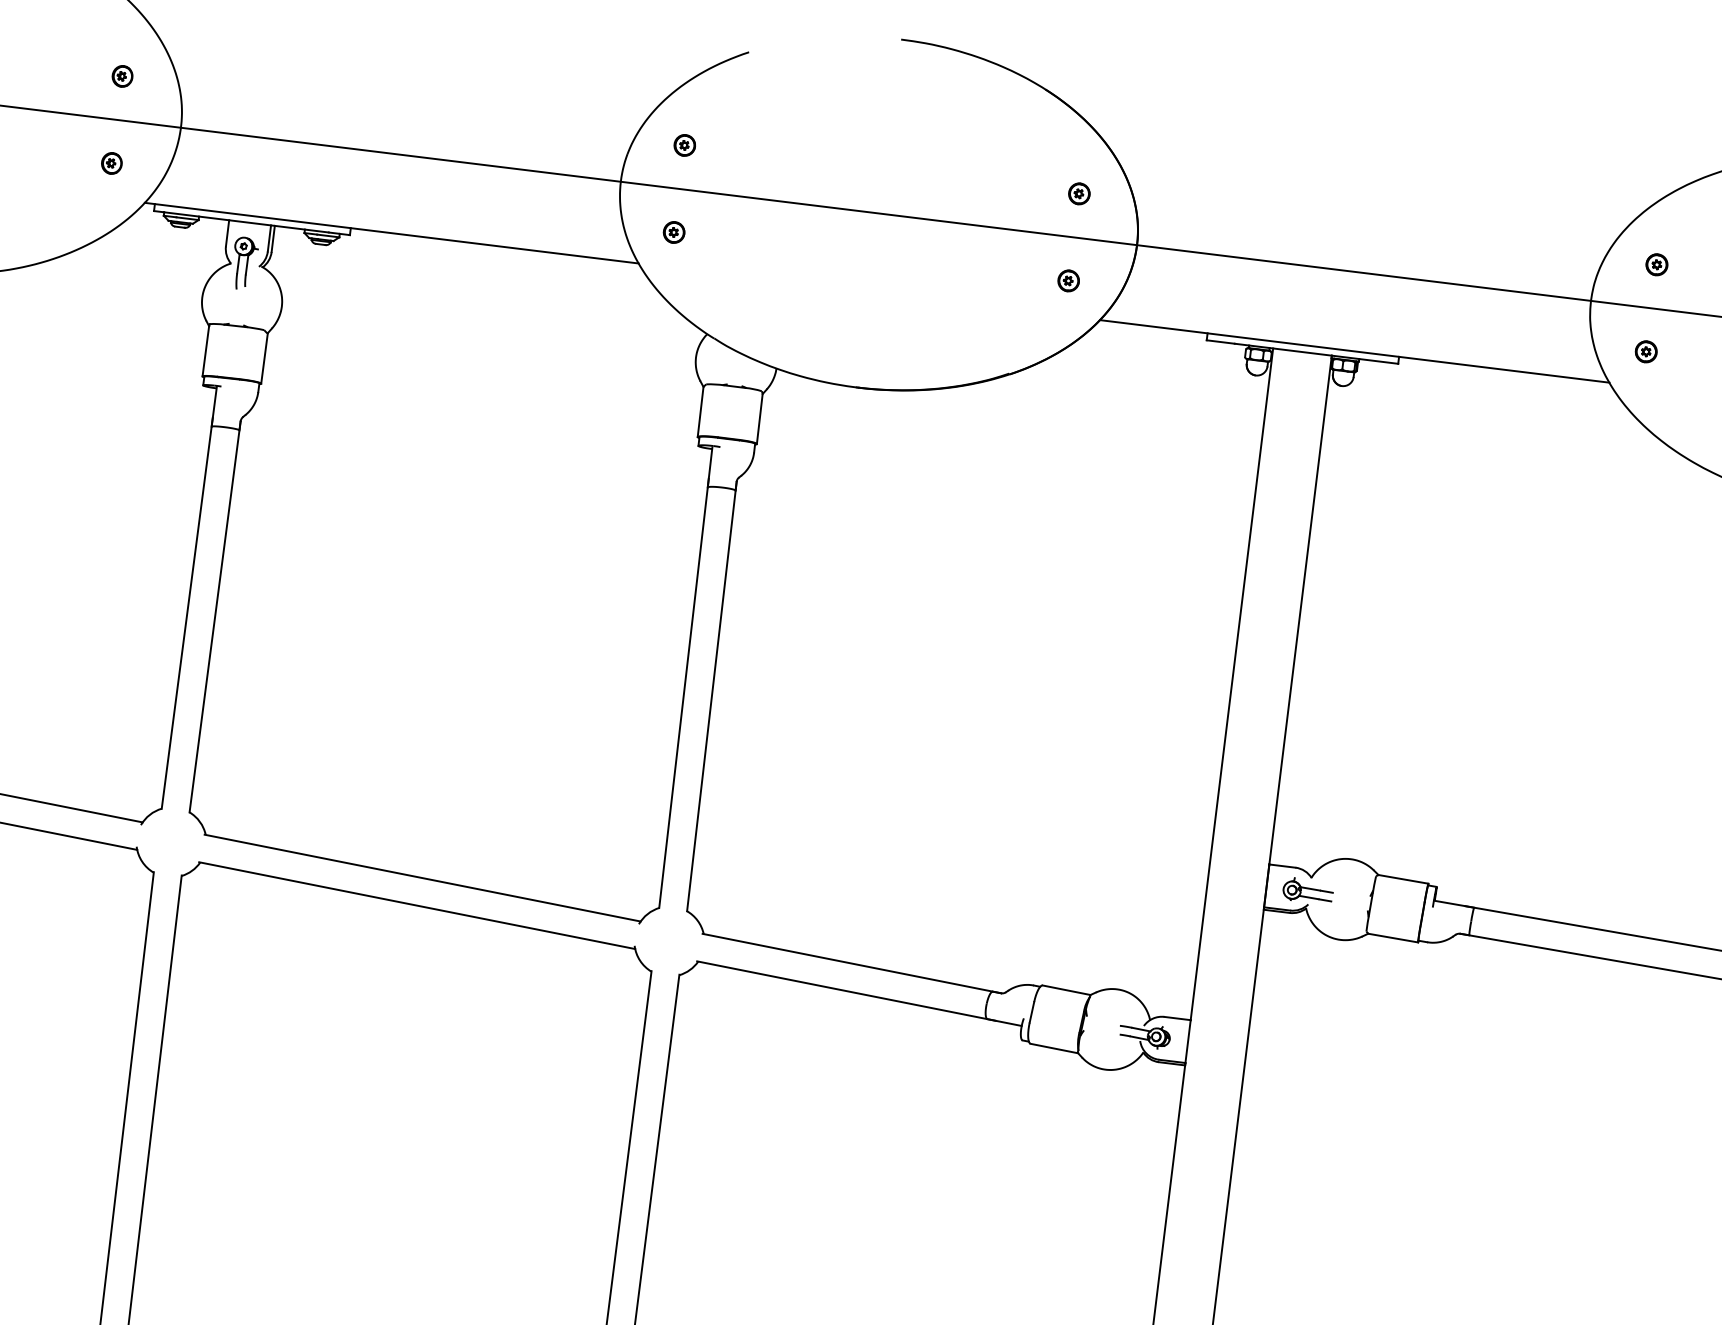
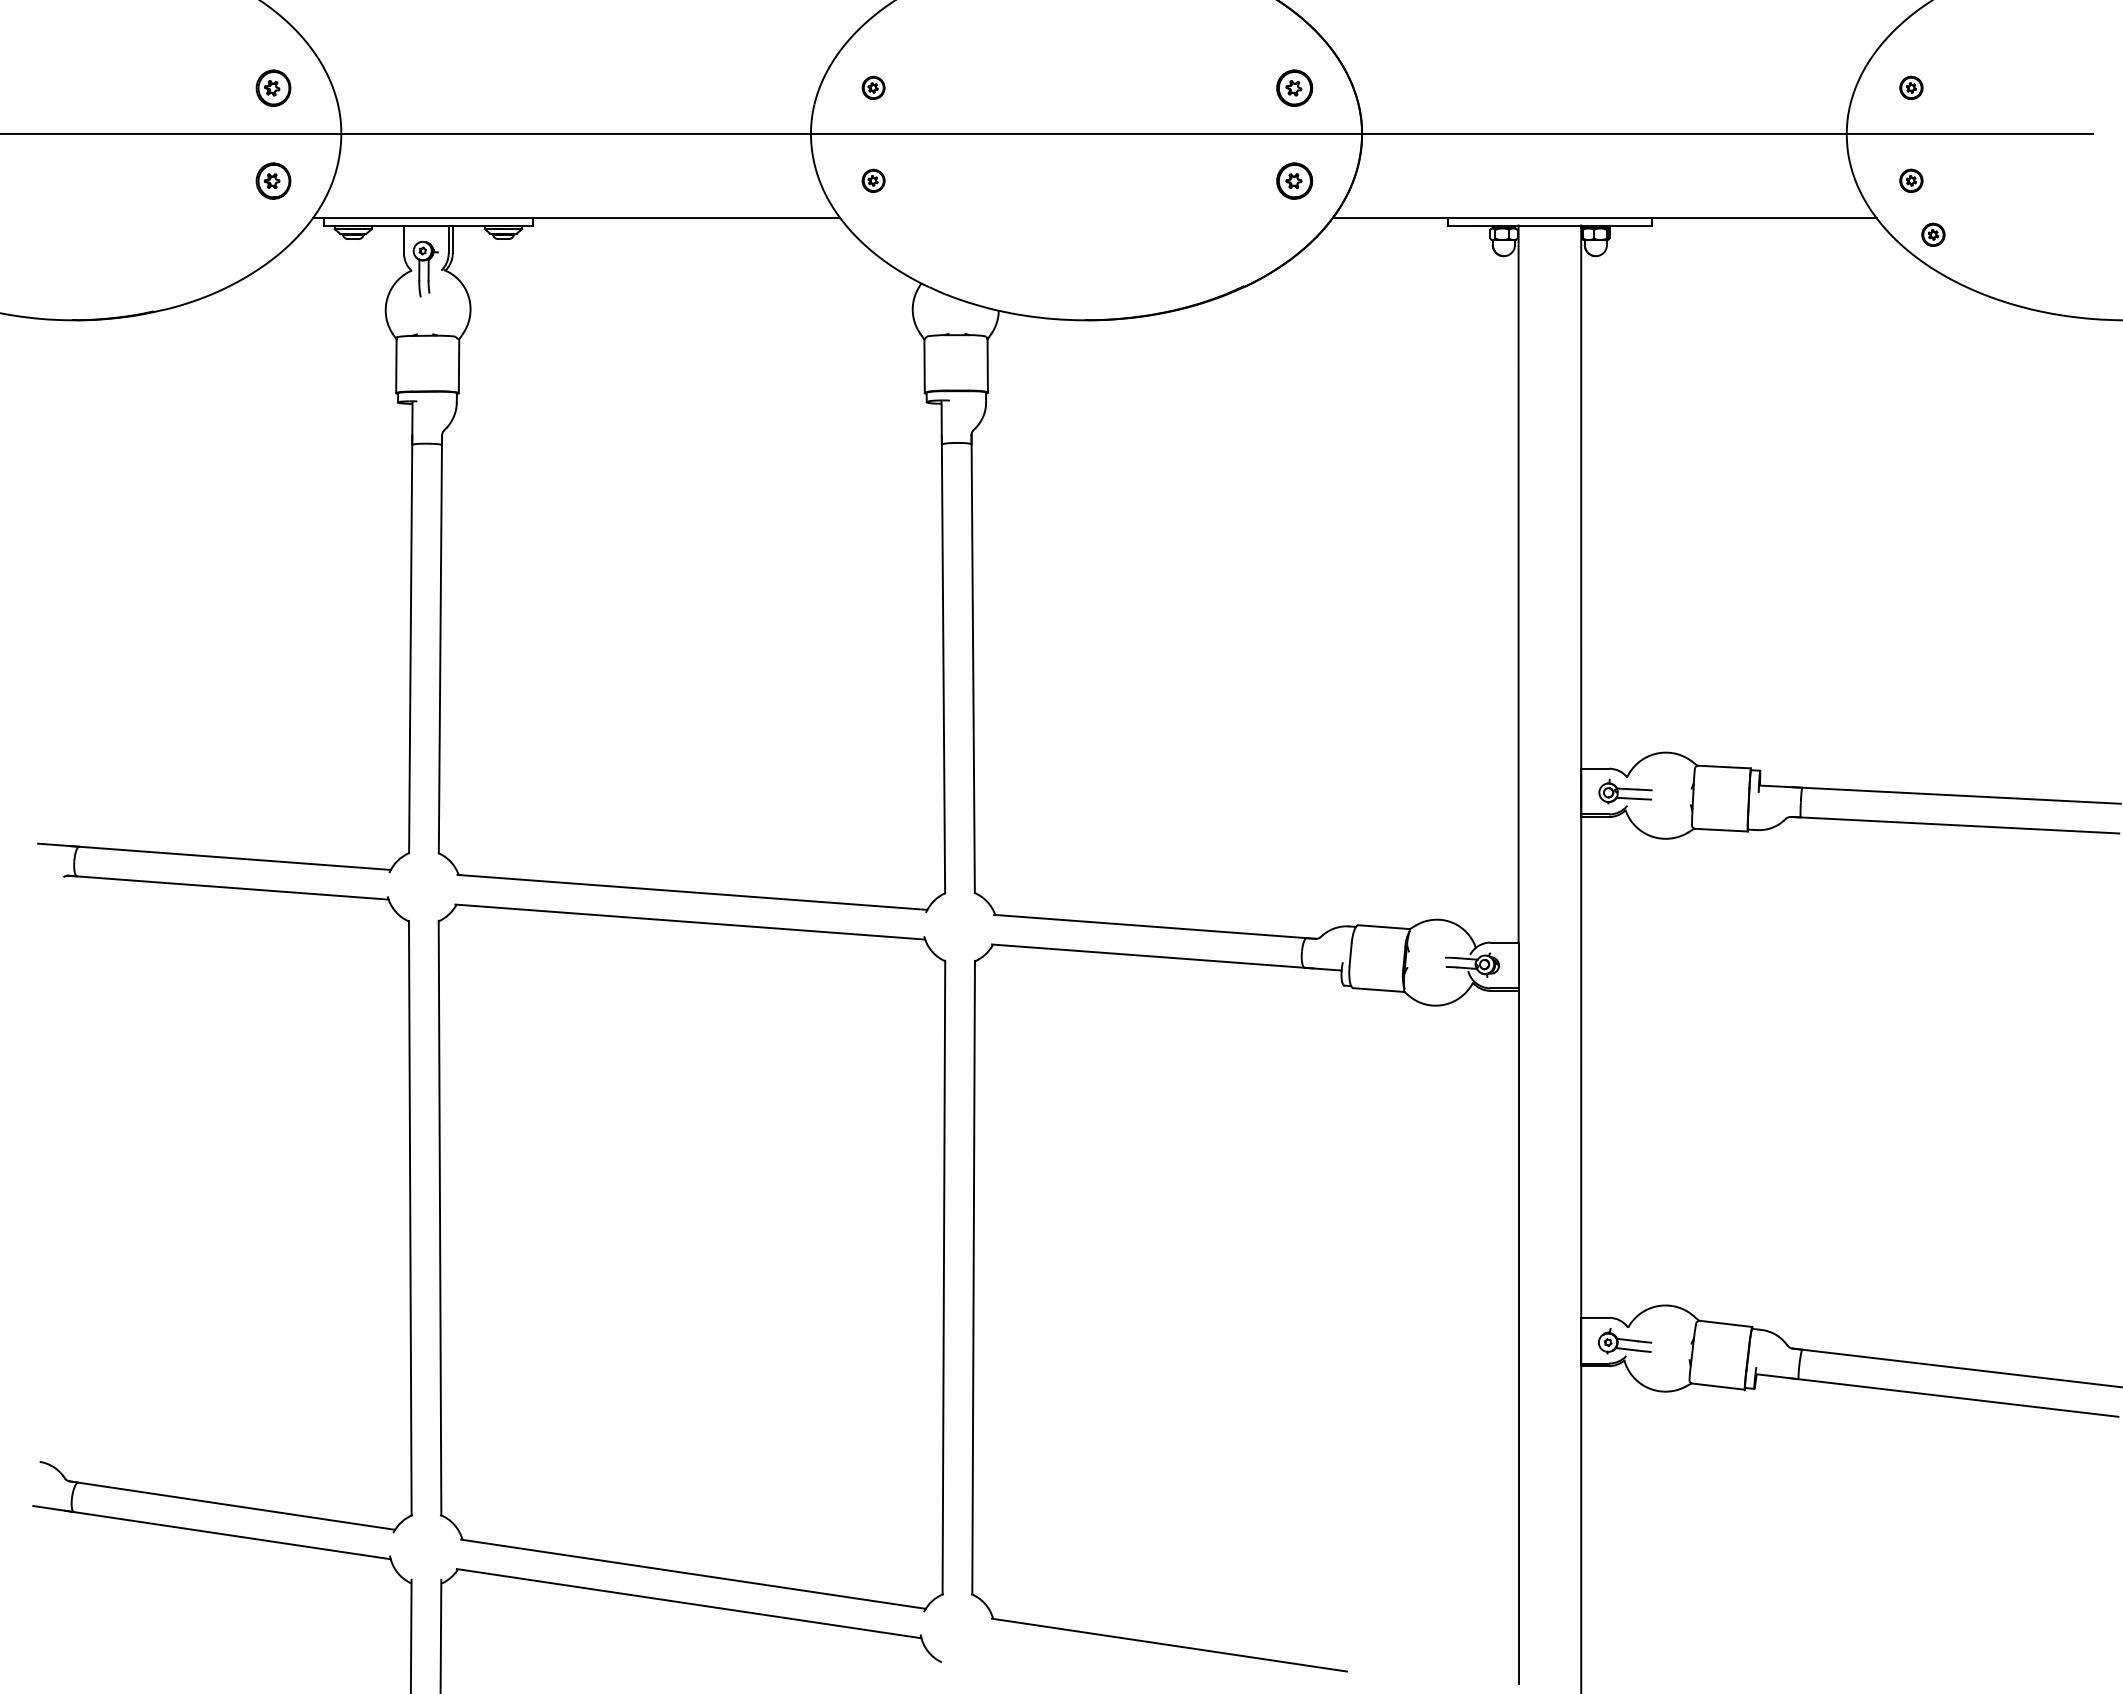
part: (121, 75) -> (272, 87), size x1.6
part: (111, 163) -> (272, 180), size x1.6
part: (1079, 193) -> (1294, 87), size x1.6
part: (1068, 280) -> (1294, 180), size x1.6
part: (1660, 404) -> (1933, 234), added

